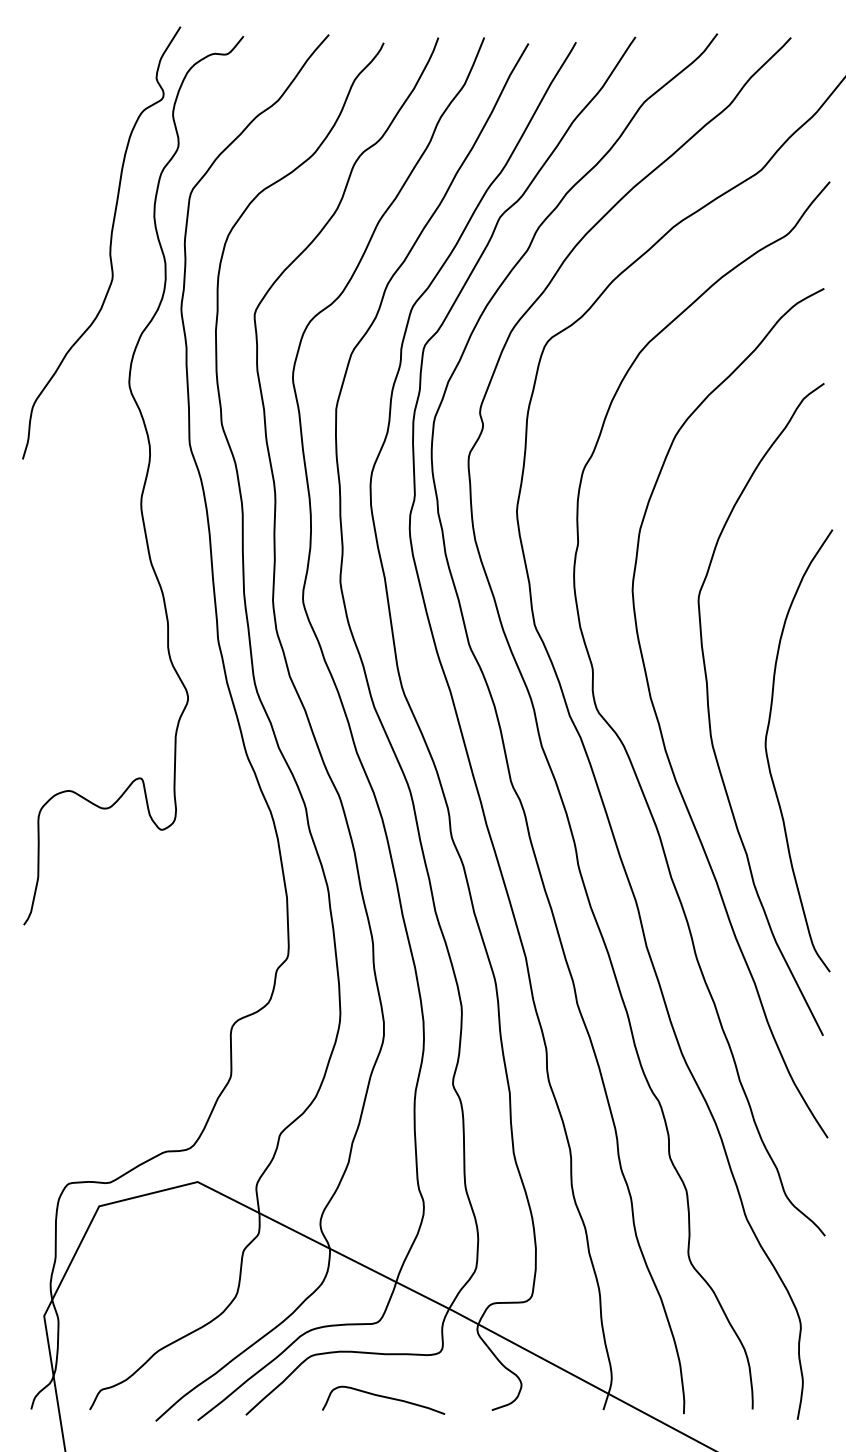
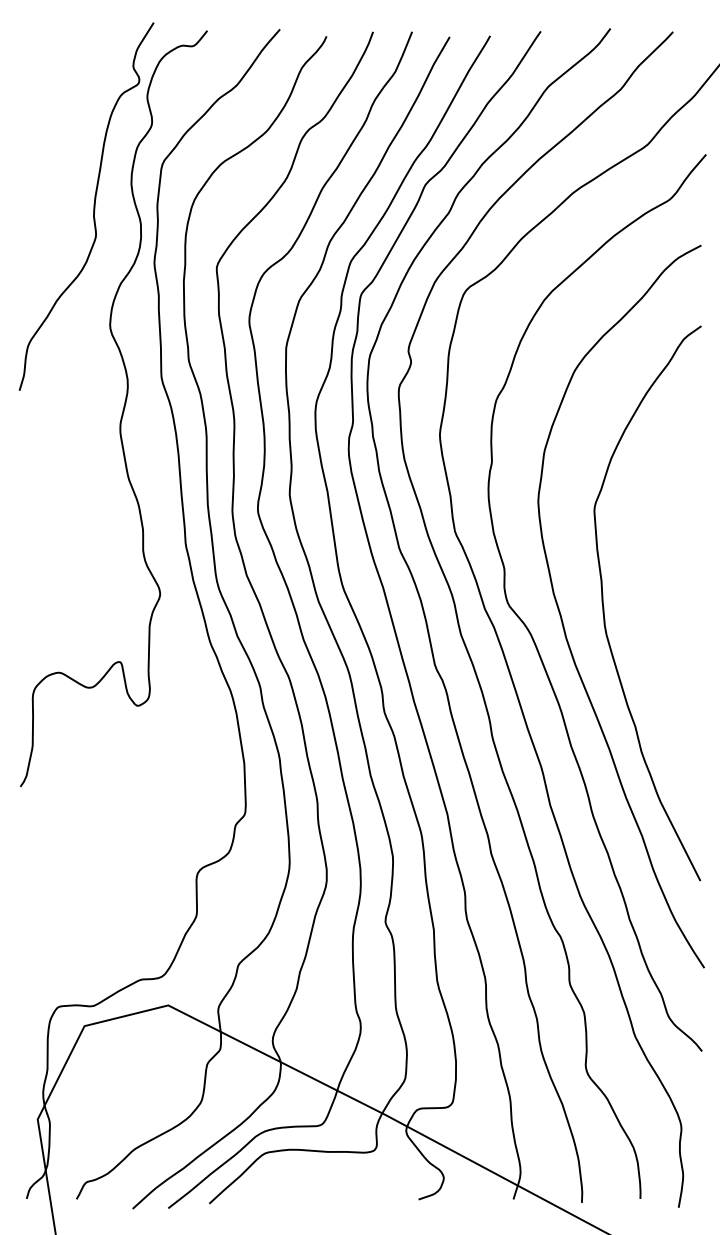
curve: (768, 757) -> (653, 644), removed
curve: (383, 1397) -> (326, 1188), removed

